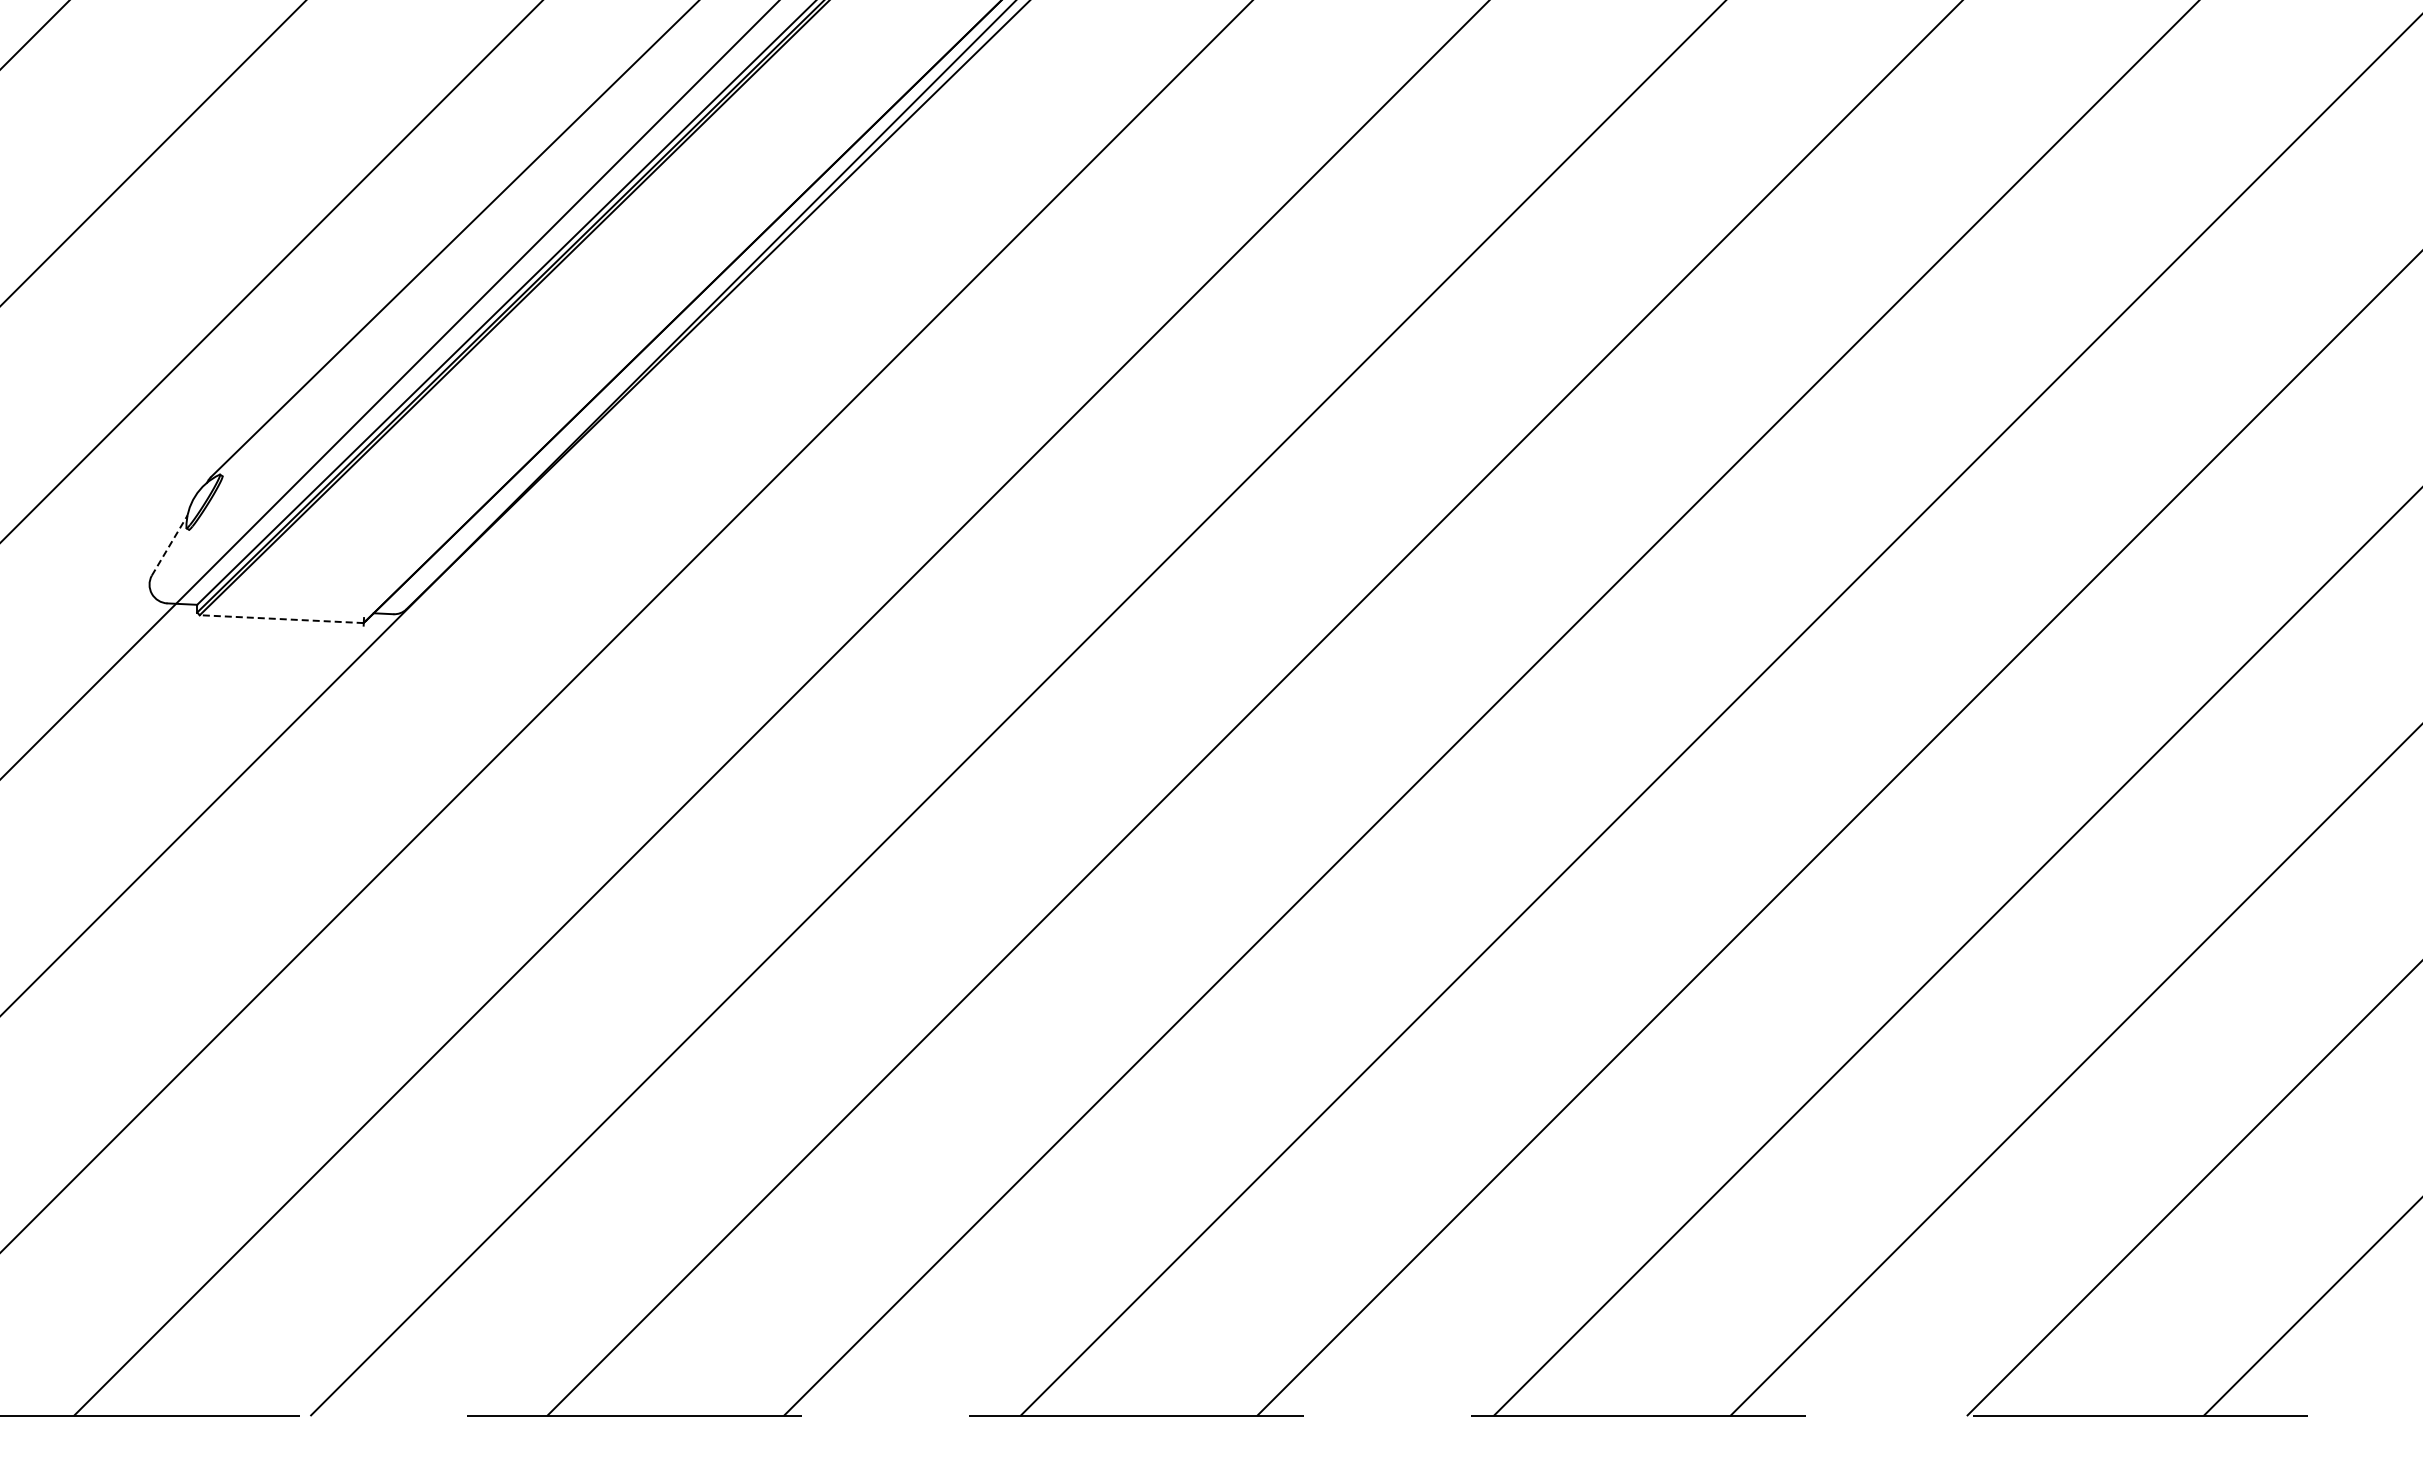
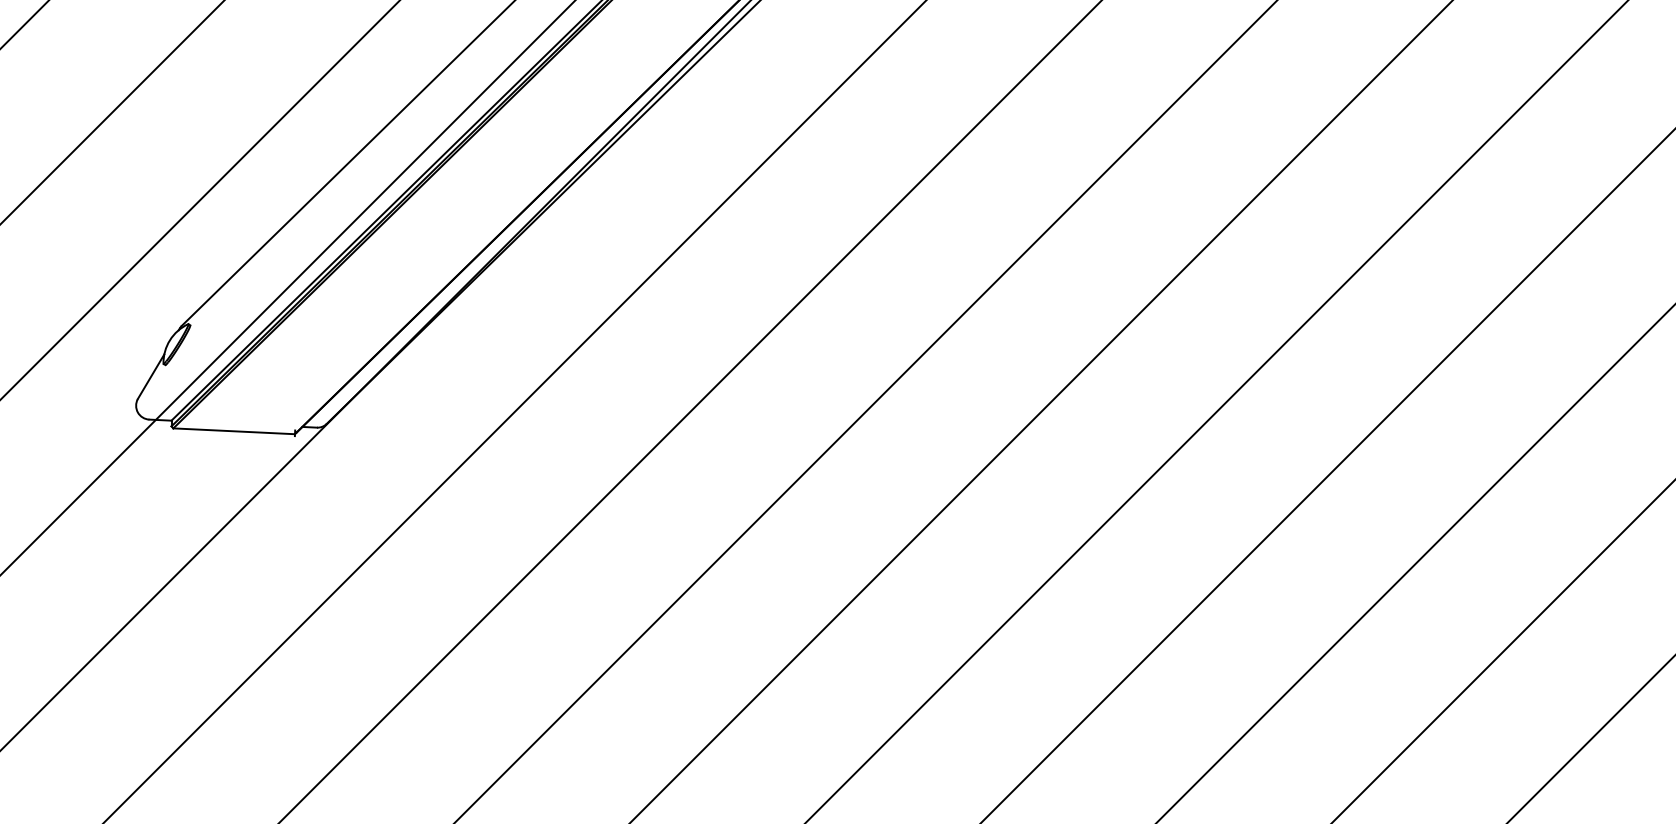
line: (169, 545) -> (150, 376), dashed -> solid
line: (281, 619) -> (233, 431), dashed -> solid

